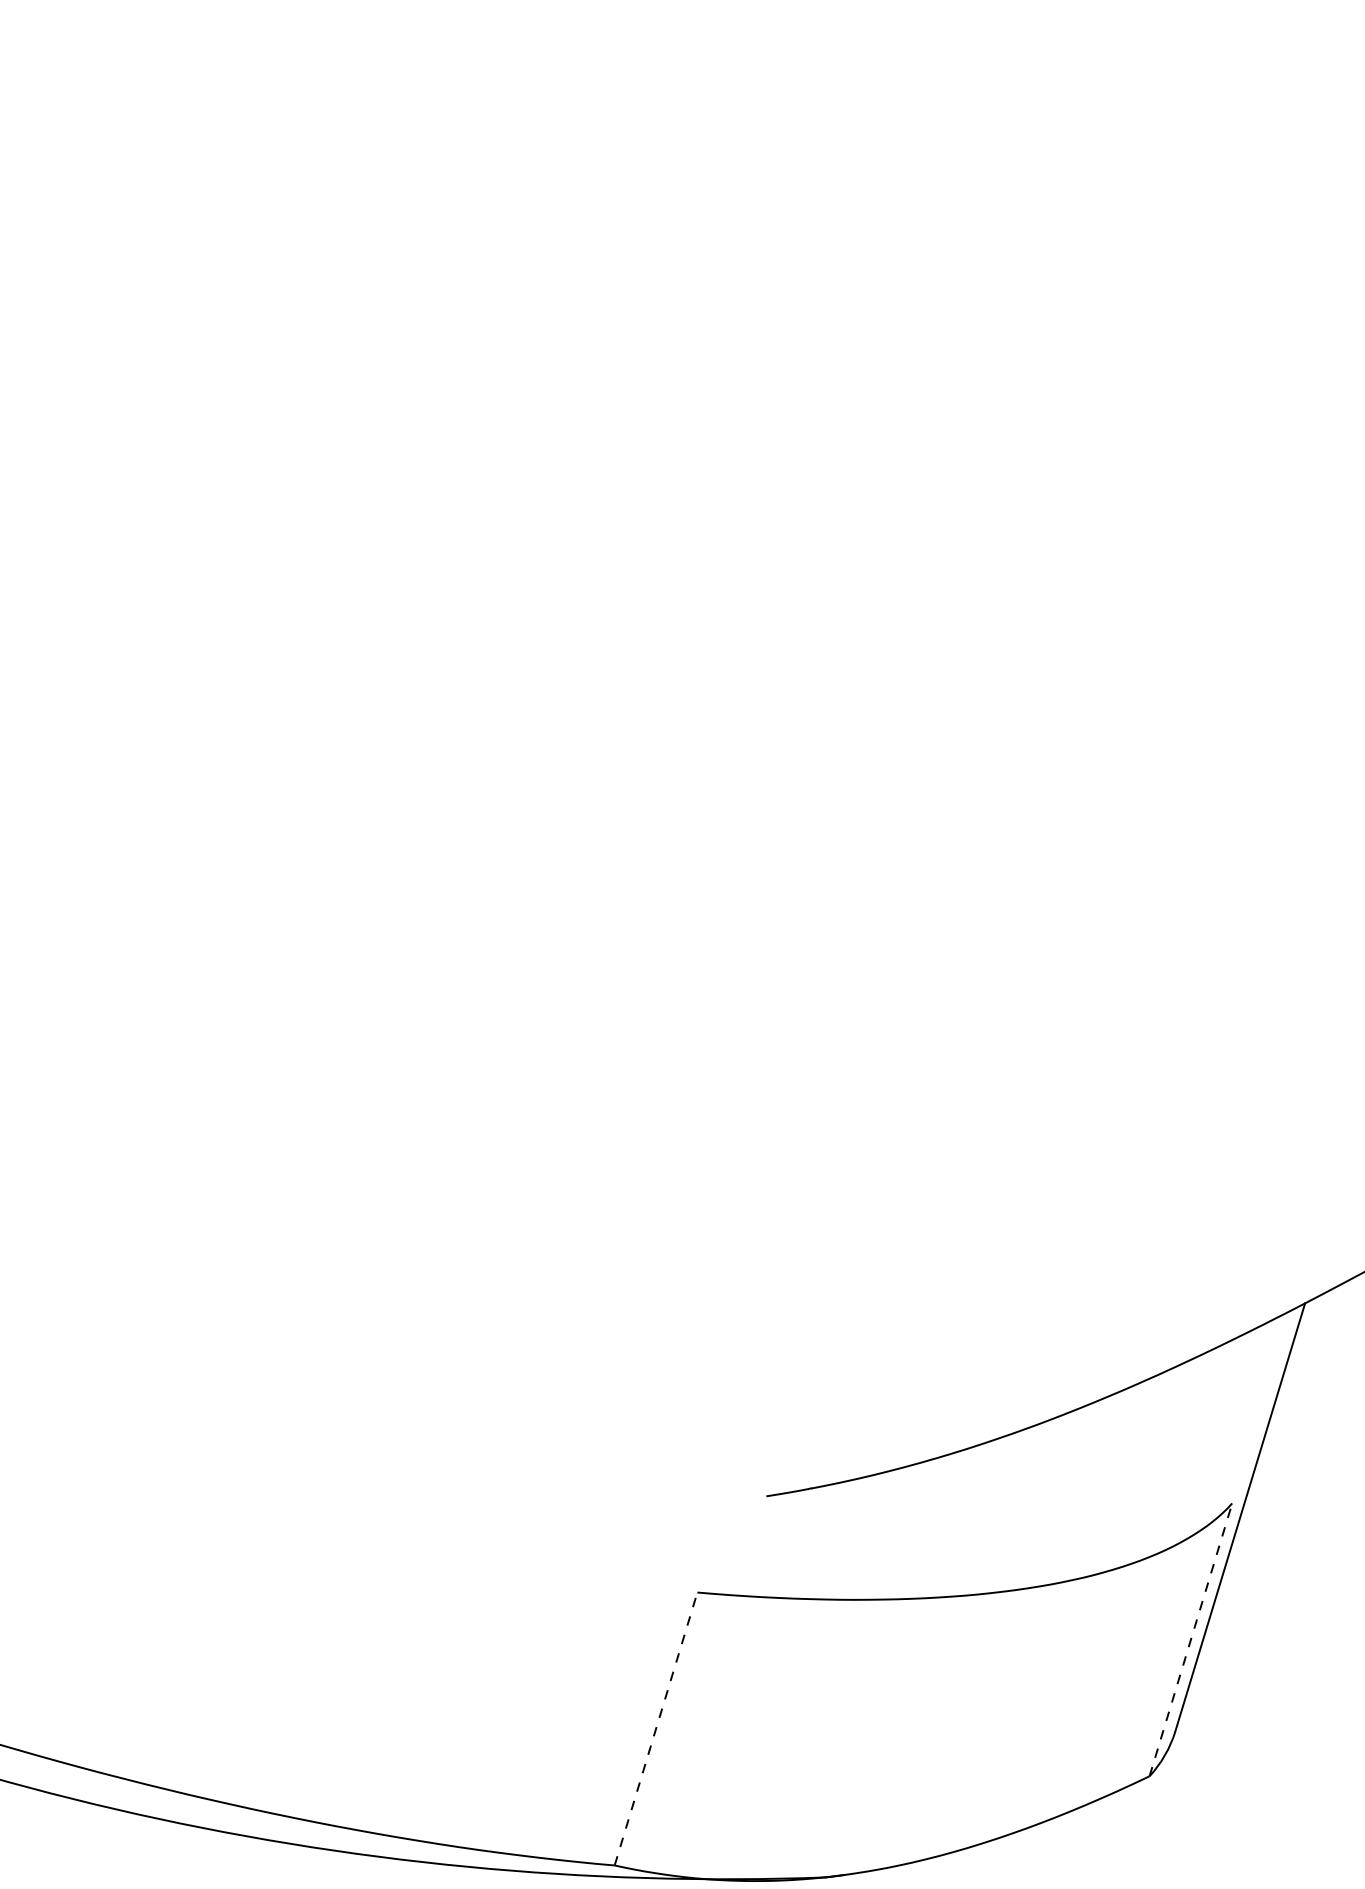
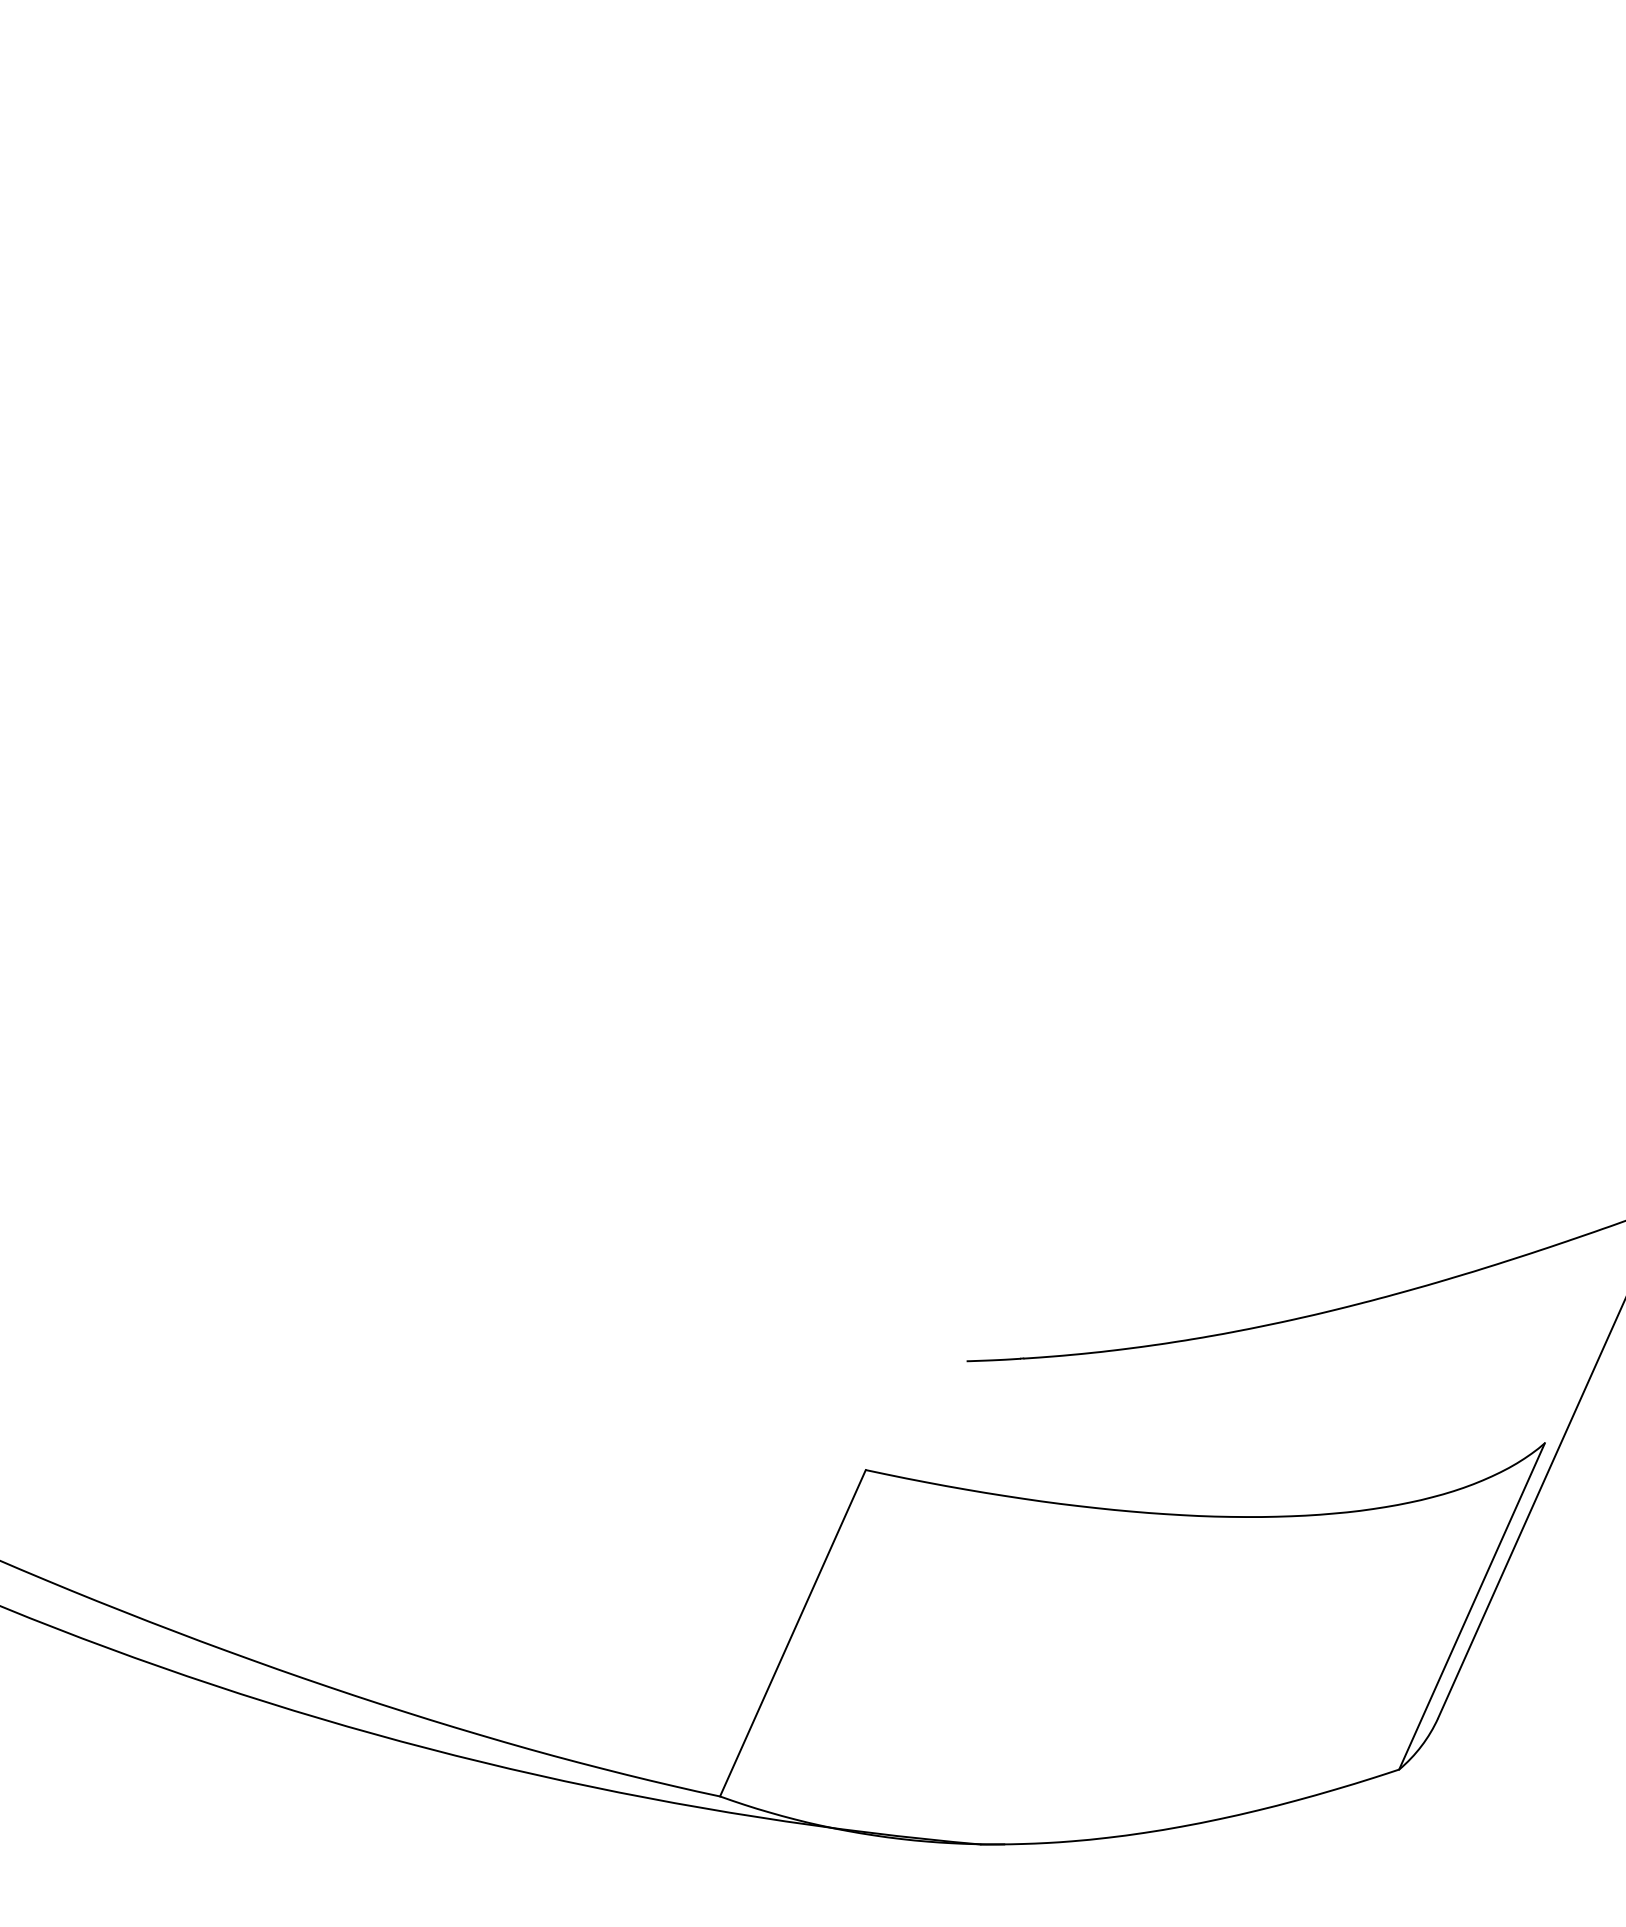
line: (1190, 1639) -> (1471, 1605), dashed -> solid
line: (656, 1729) -> (793, 1633), dashed -> solid

